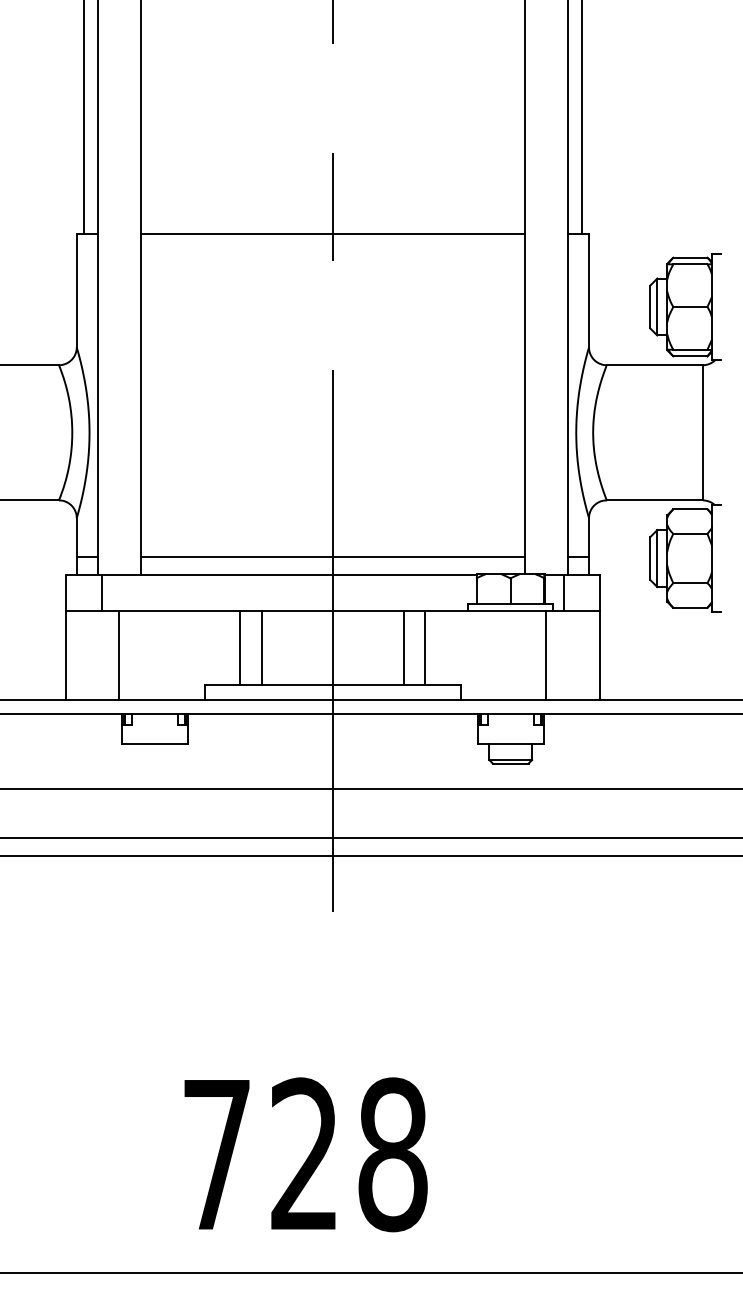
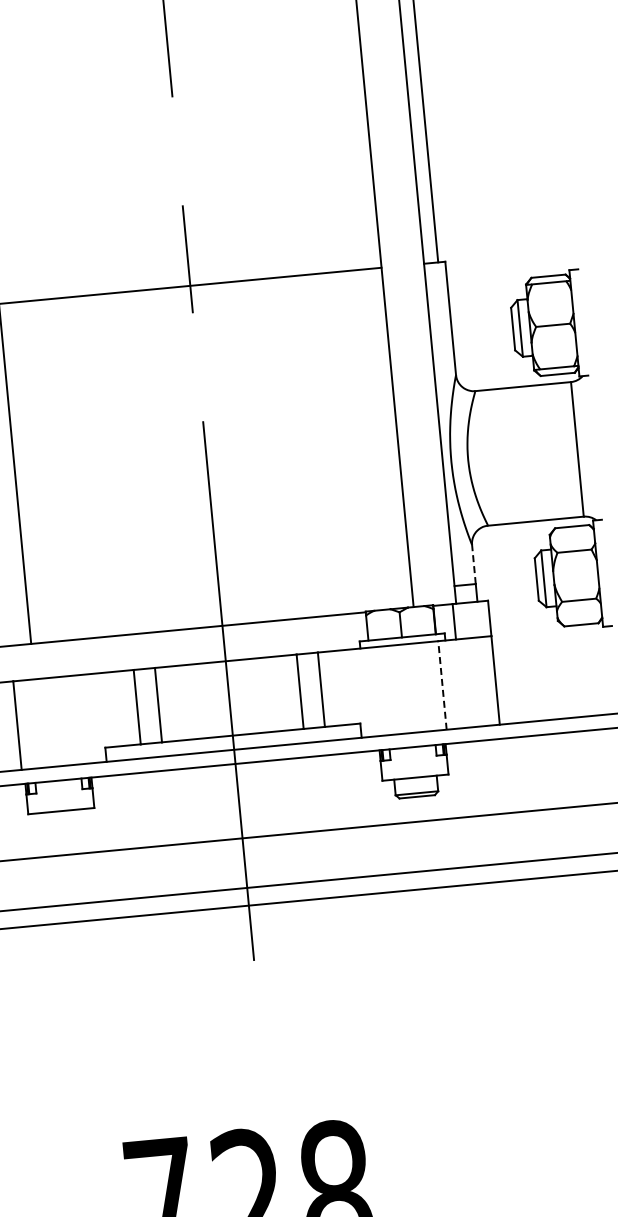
line: (589, 537) -> (474, 564), solid -> dashed
line: (332, 557) -> (220, 608), removed
line: (546, 654) -> (442, 684), solid -> dashed

